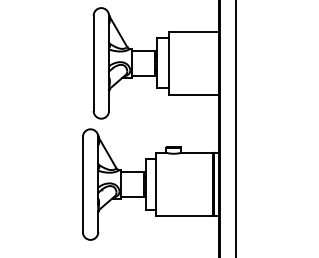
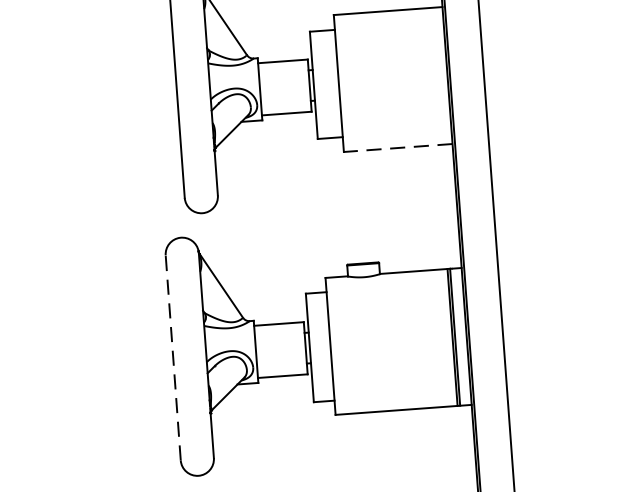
line: (193, 95) -> (397, 148), solid -> dashed
line: (82, 184) -> (172, 357), solid -> dashed

